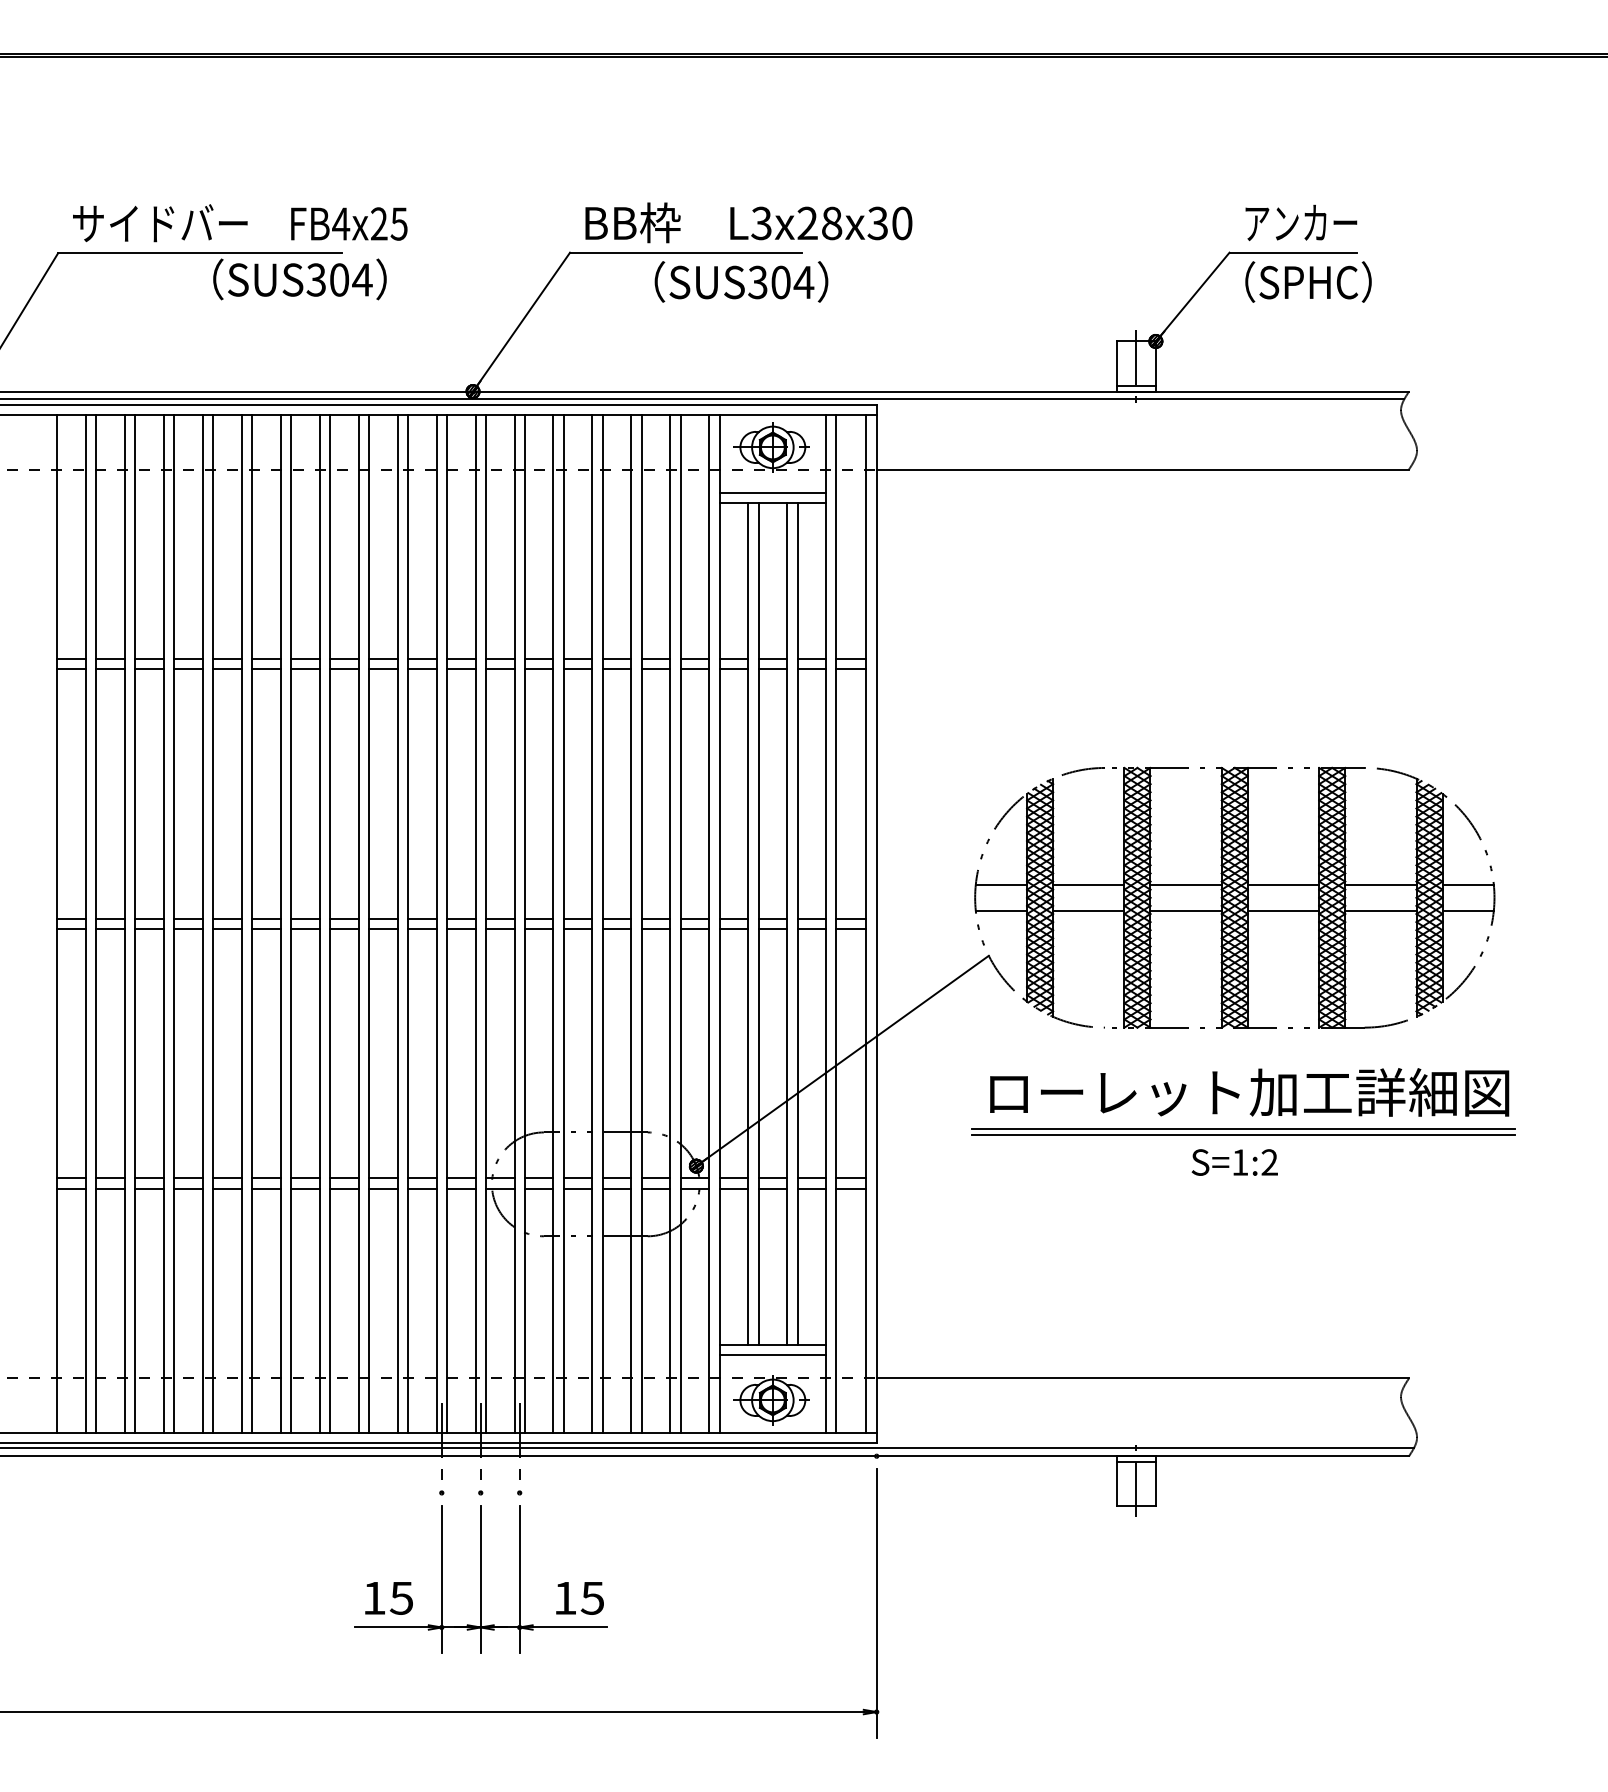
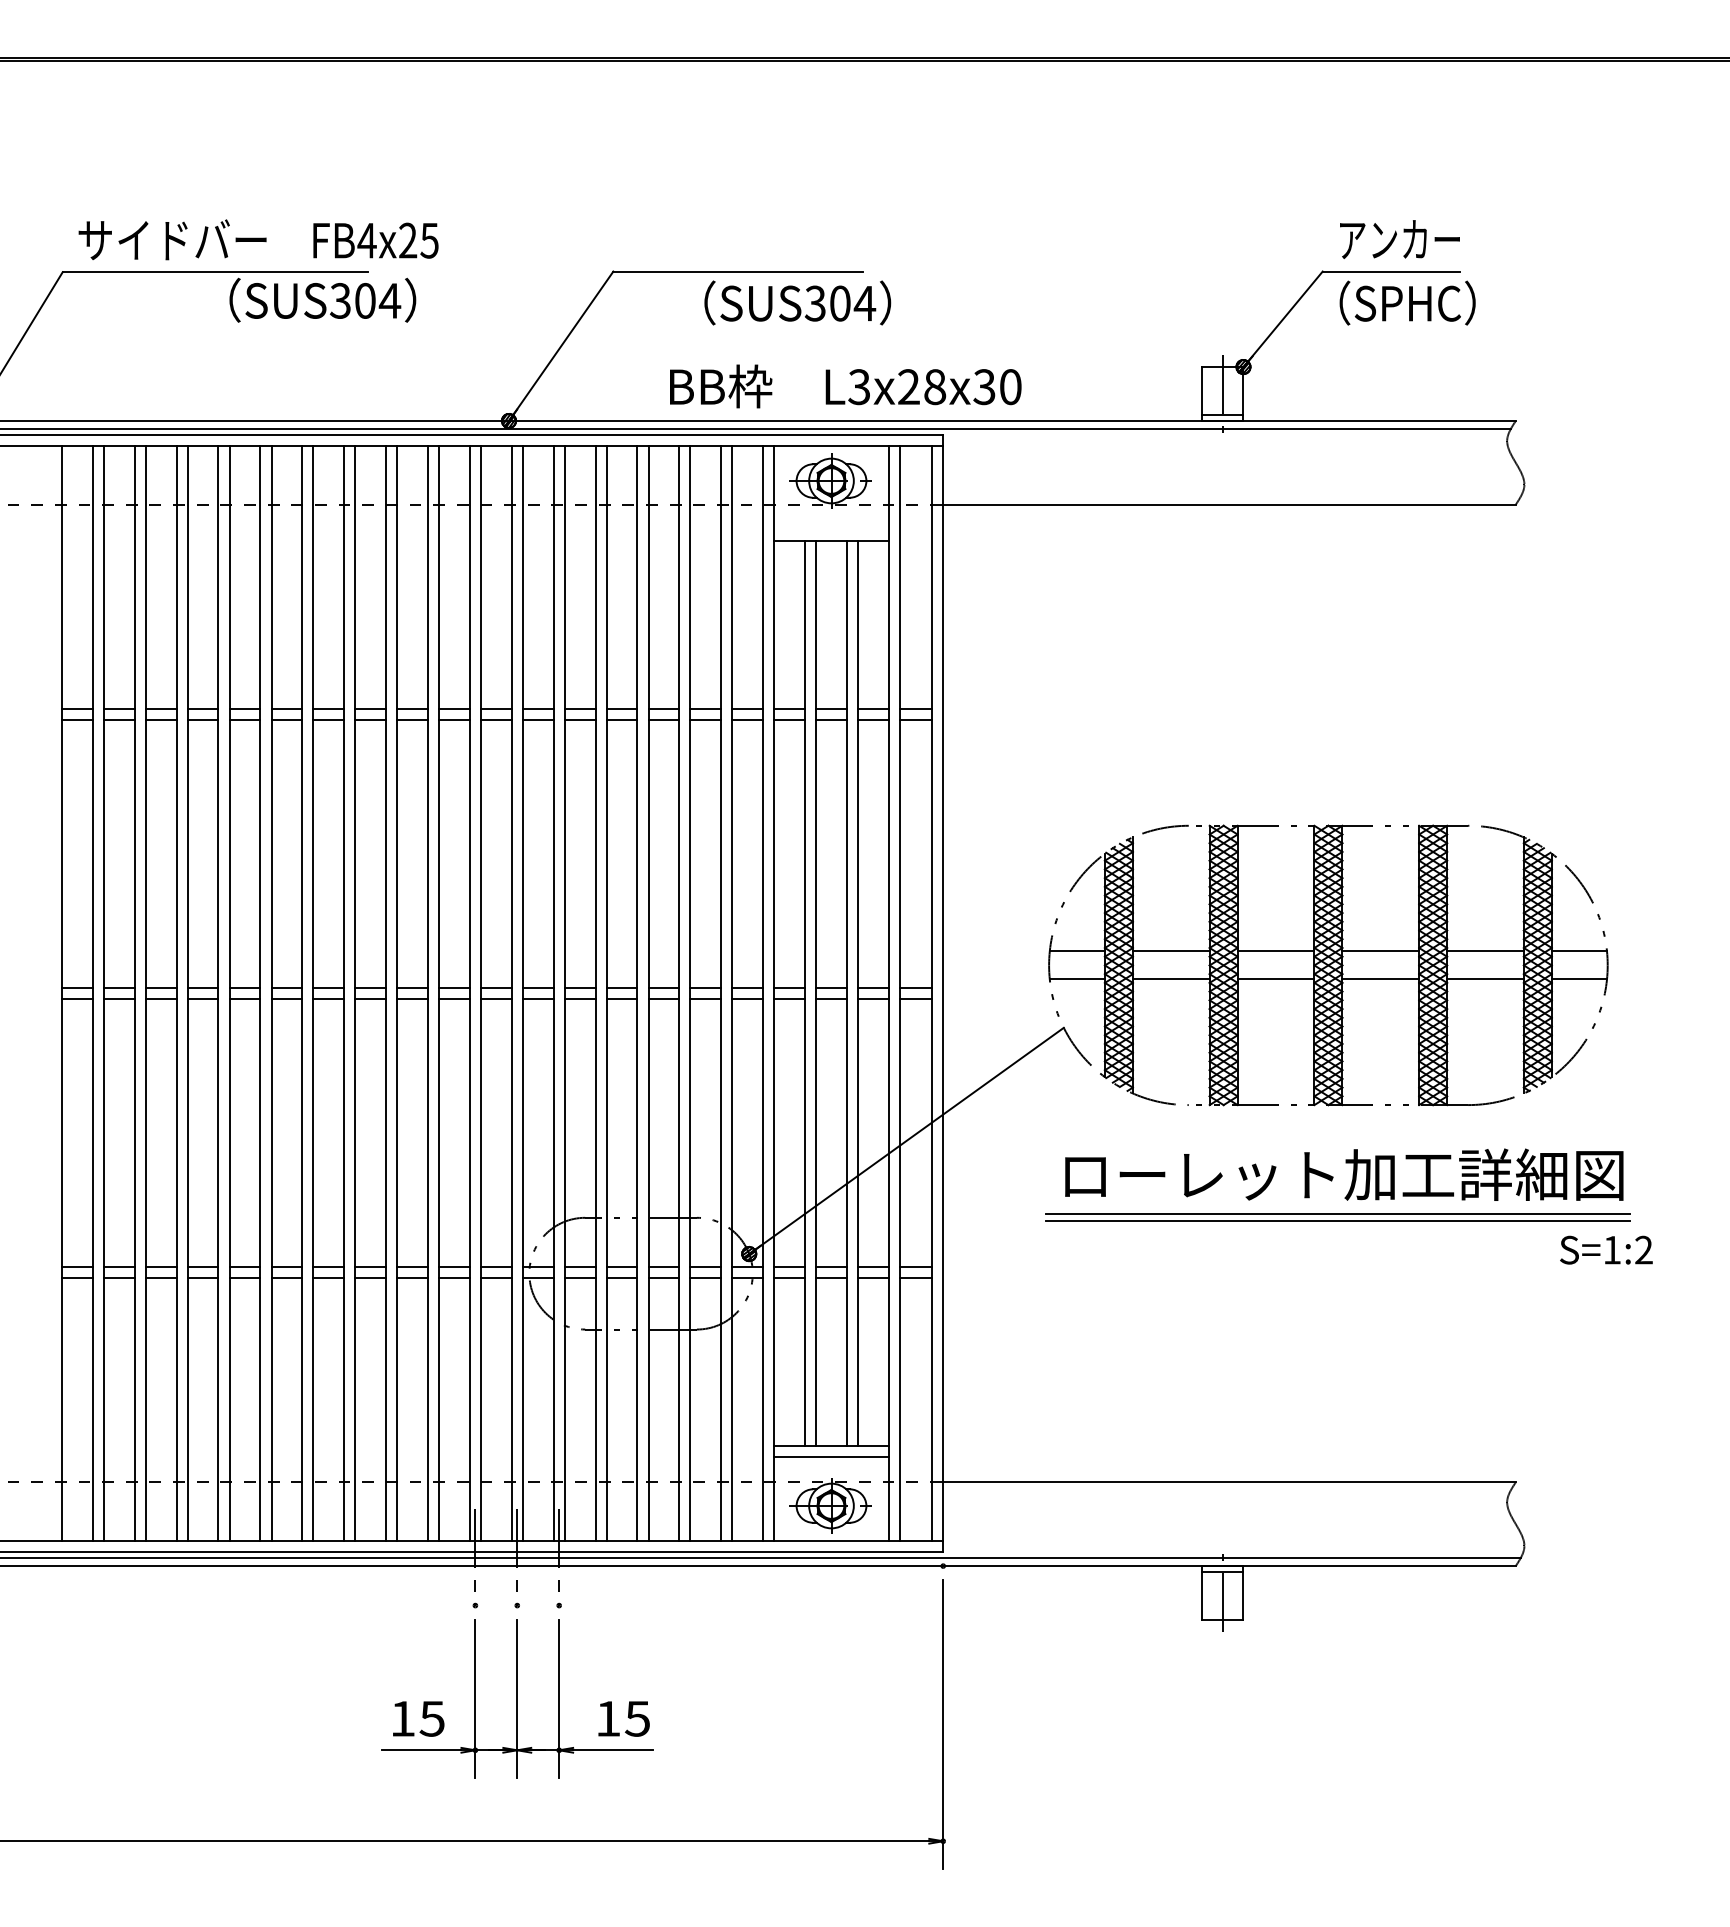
text: (748, 222) -> (845, 386), moved
line: (772, 492) -> (831, 529), removed
text: (1234, 1161) -> (1606, 1249), moved

